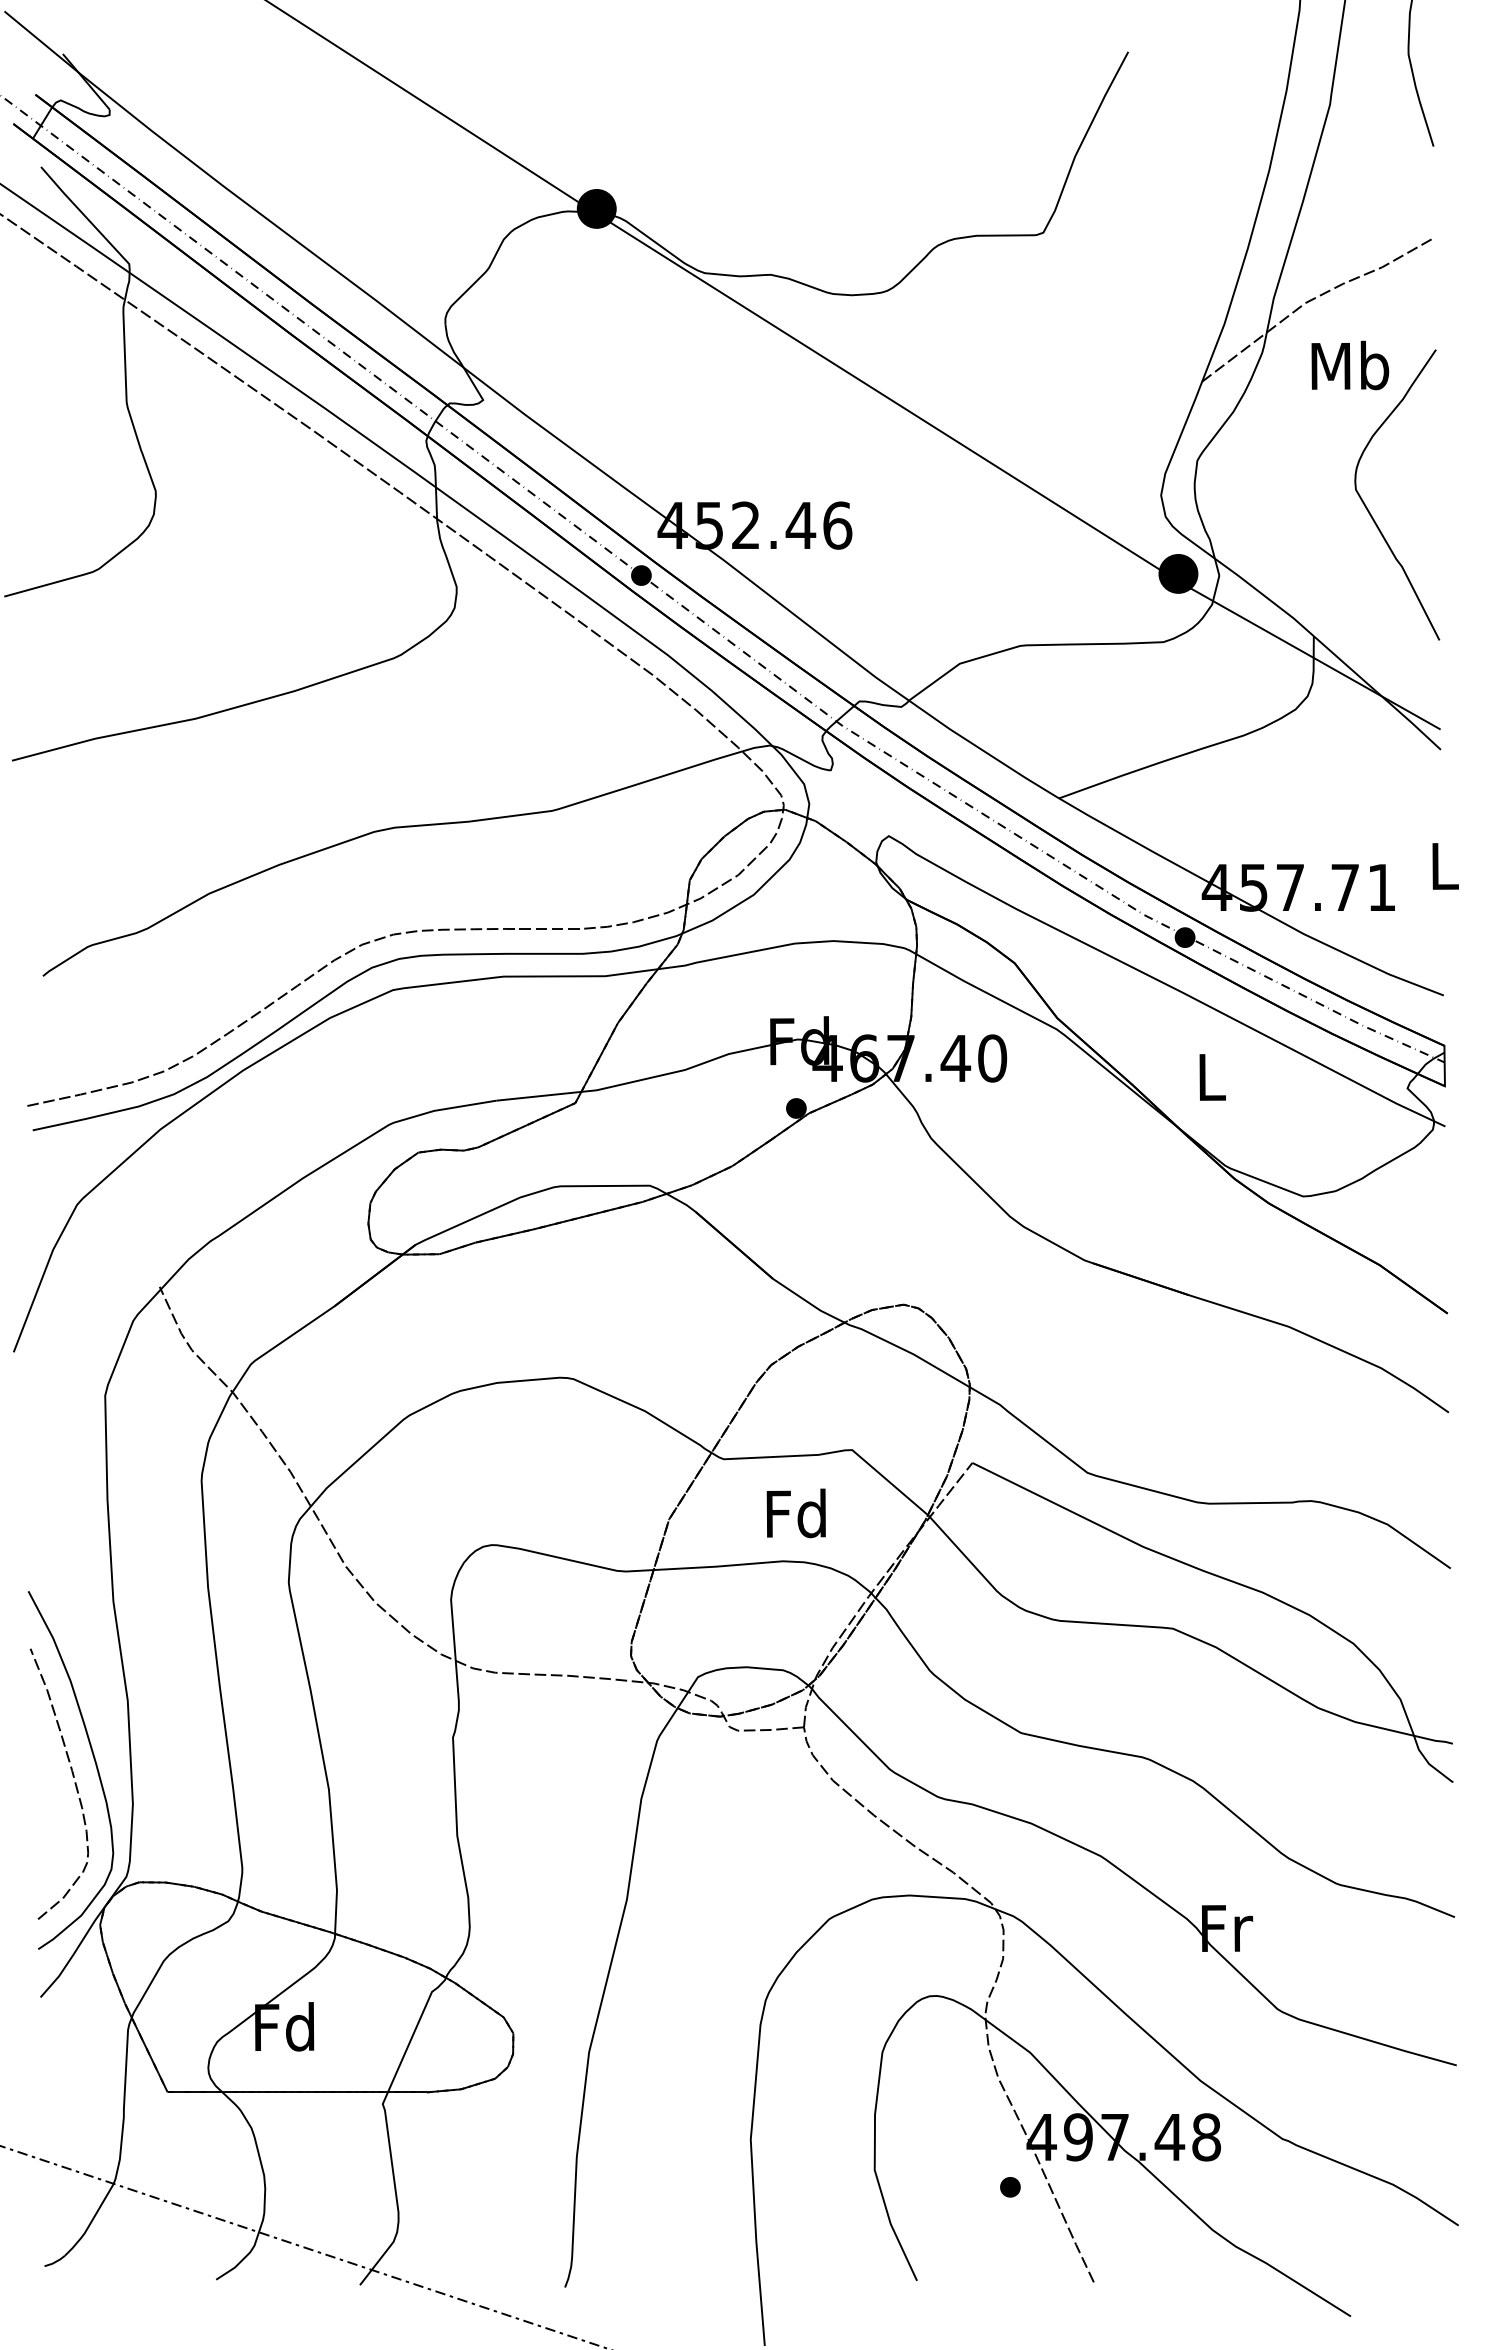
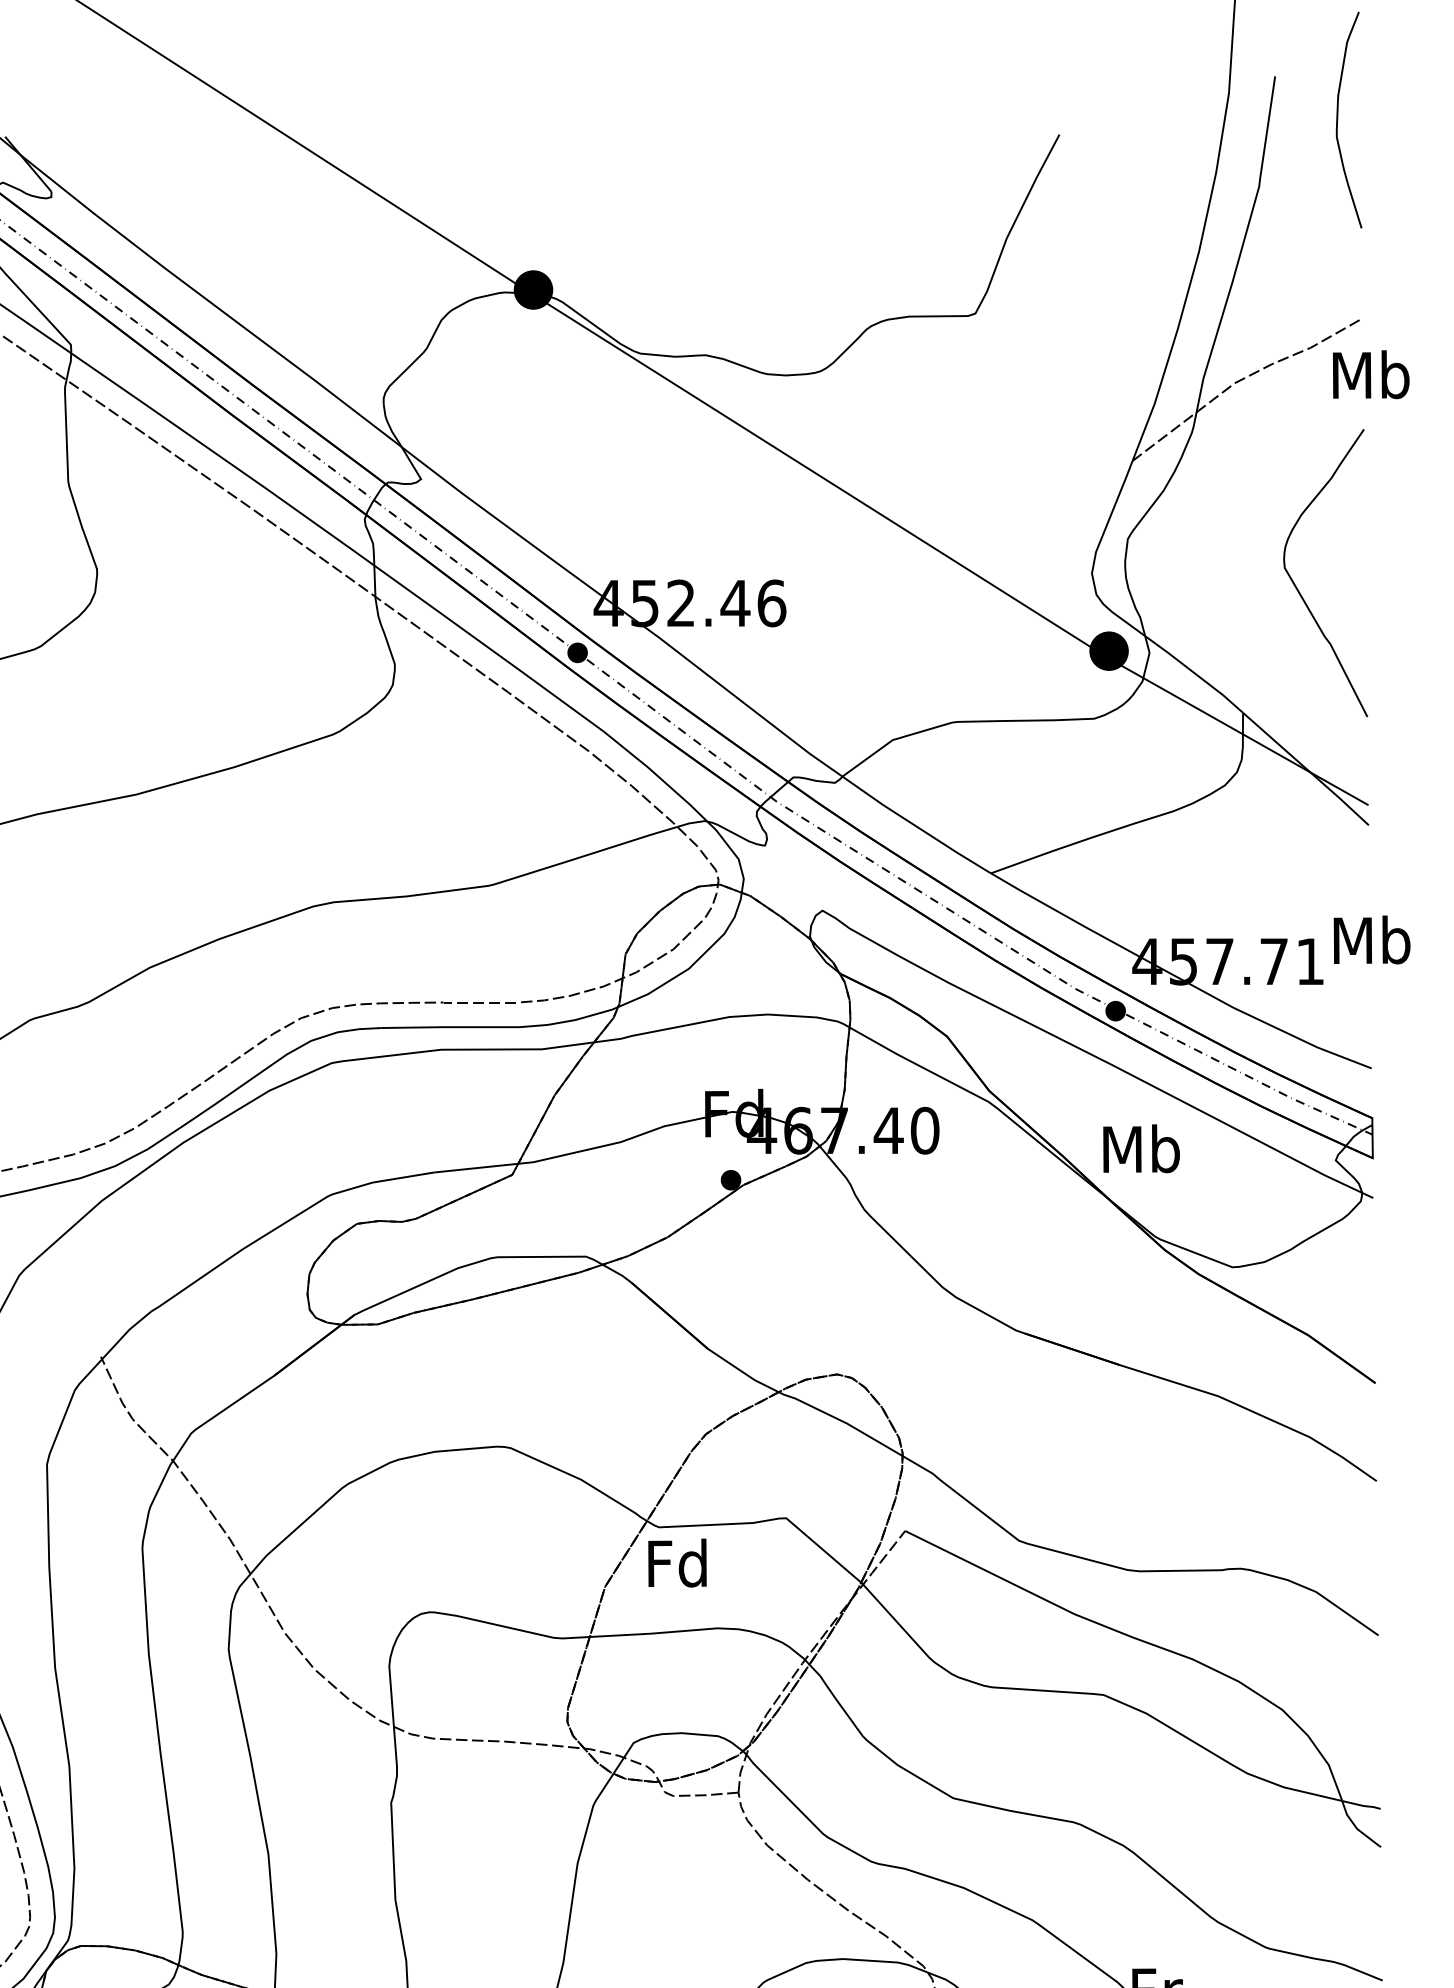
text: (1350, 365) -> (1371, 374), moved
text: (1443, 865) -> (1371, 939), L -> Mb
text: (1211, 1076) -> (1141, 1148), L -> Mb
text: (795, 1513) -> (676, 1563), moved

